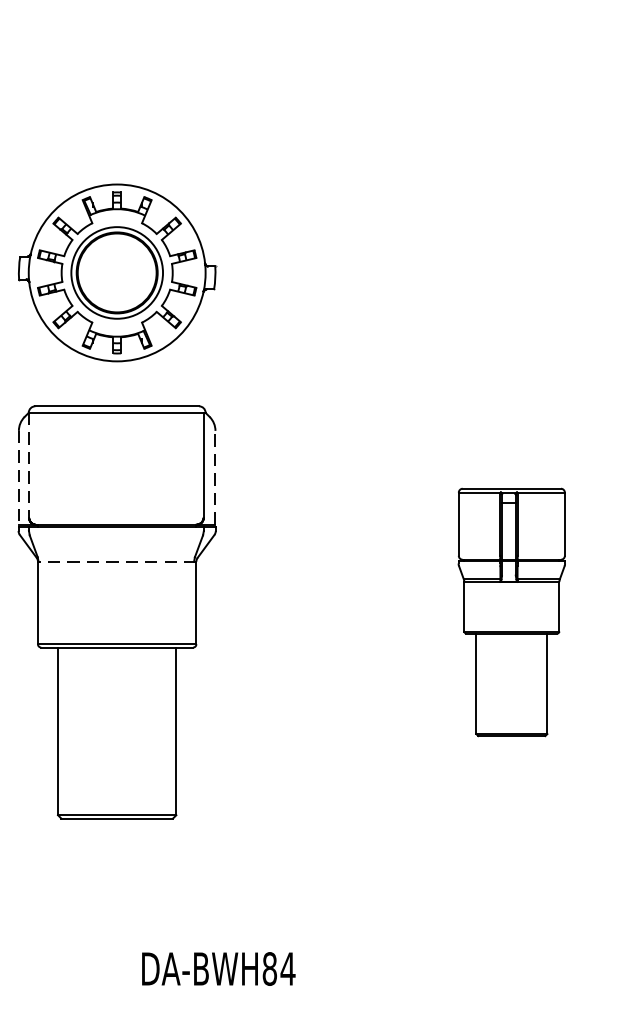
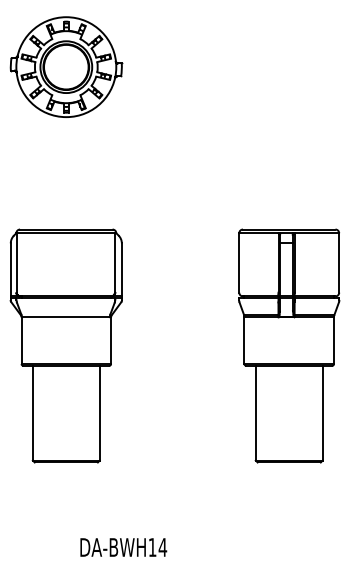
part: (117, 271) -> (66, 66), moved
line: (29, 464) -> (16, 262), dashed -> solid
line: (214, 477) -> (121, 269), dashed -> solid
line: (18, 478) -> (10, 270), dashed -> solid
line: (117, 561) -> (66, 317), dashed -> solid
part: (512, 611) -> (289, 345), size x1.67
text: (269, 969) -> (152, 547), DA-BWH84 -> DA-BWH14

